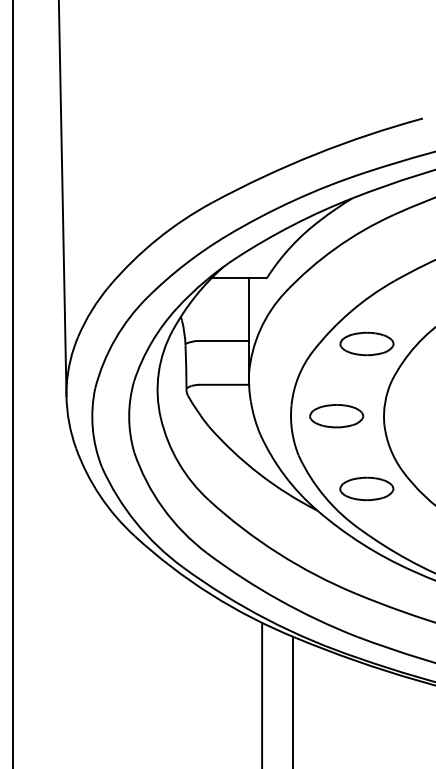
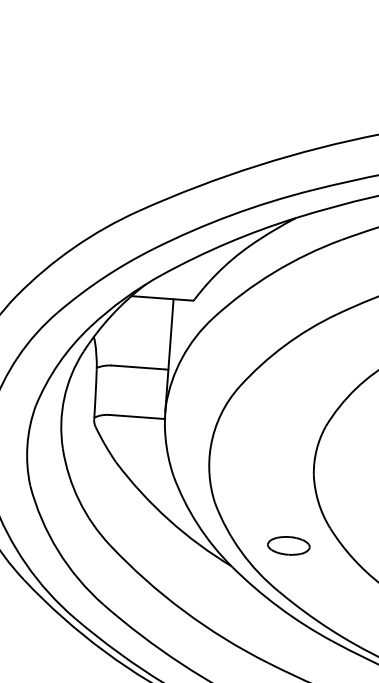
part: (366, 343) -> (300, 382), removed
part: (336, 416) -> (260, 461), removed
part: (366, 488) -> (288, 545), size x0.7

